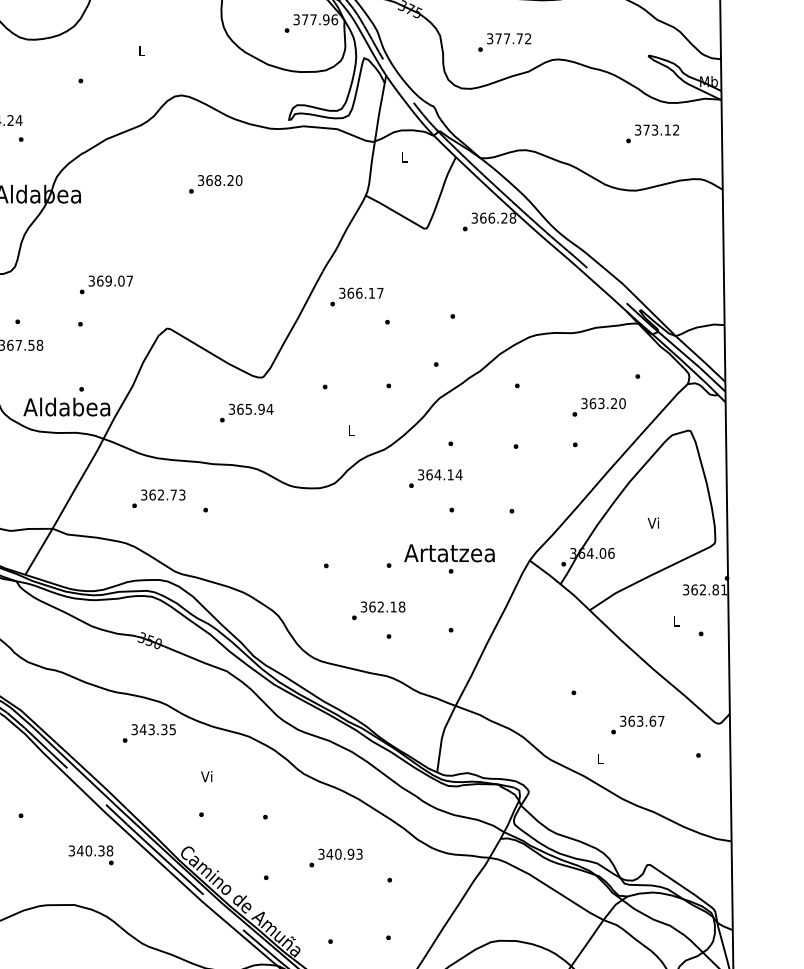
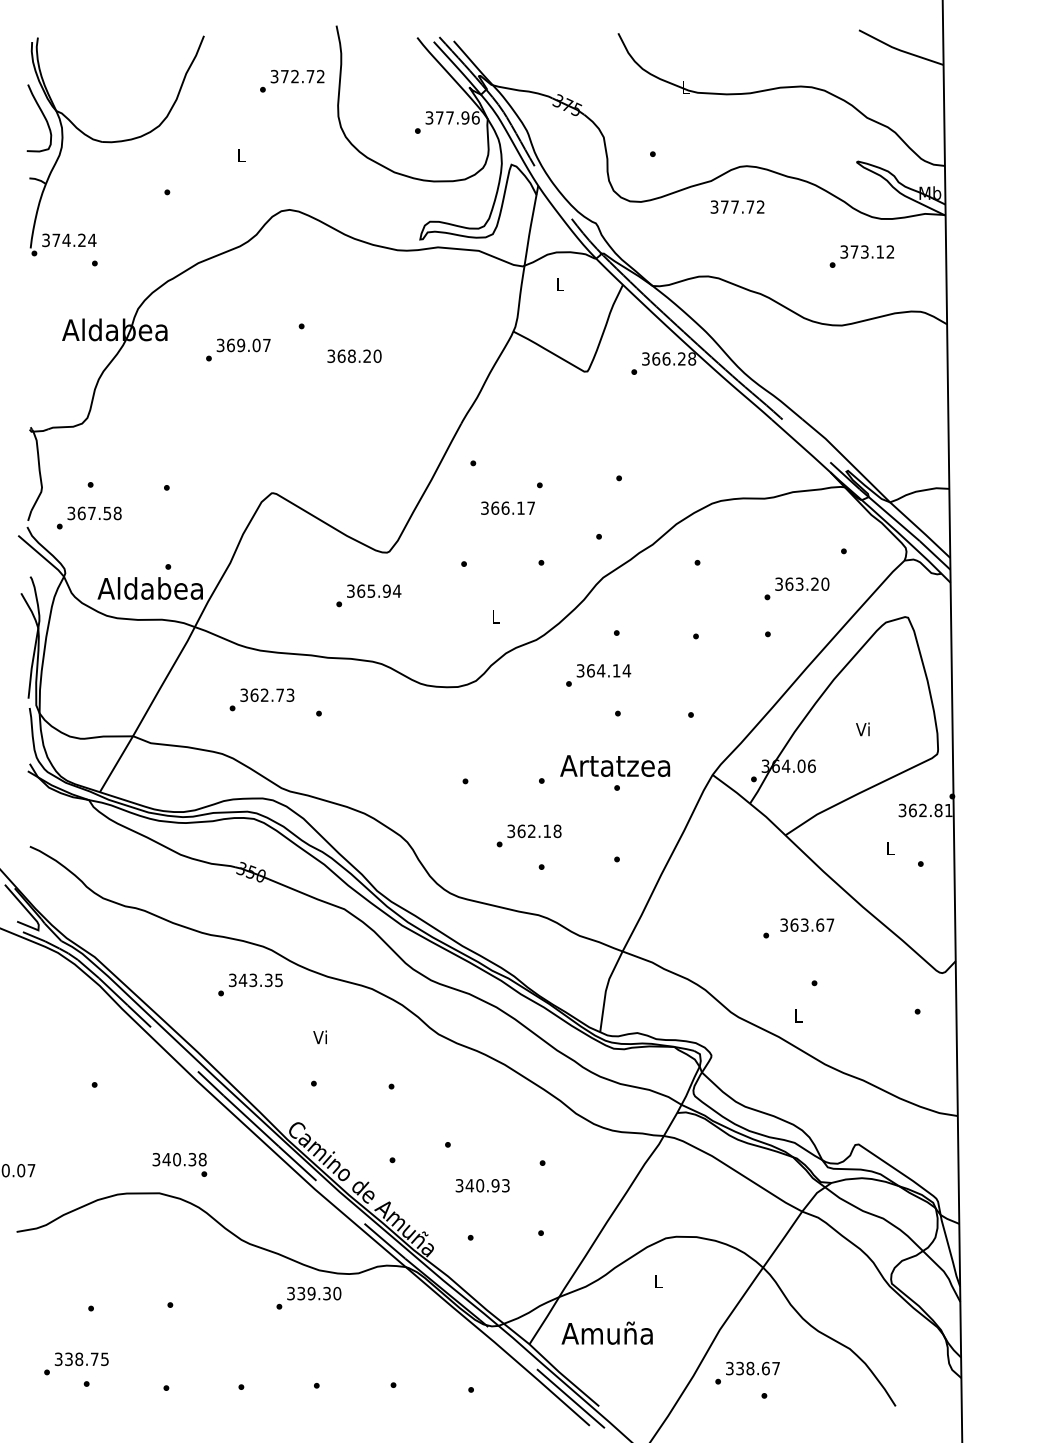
text: (509, 38) -> (737, 206), moved
text: (220, 179) -> (354, 355), moved
text: (106, 284) -> (238, 349), moved
text: (360, 292) -> (507, 507), moved
text: (642, 720) -> (807, 924), moved
text: (90, 854) -> (179, 1164), moved
text: (340, 854) -> (482, 1185), moved

